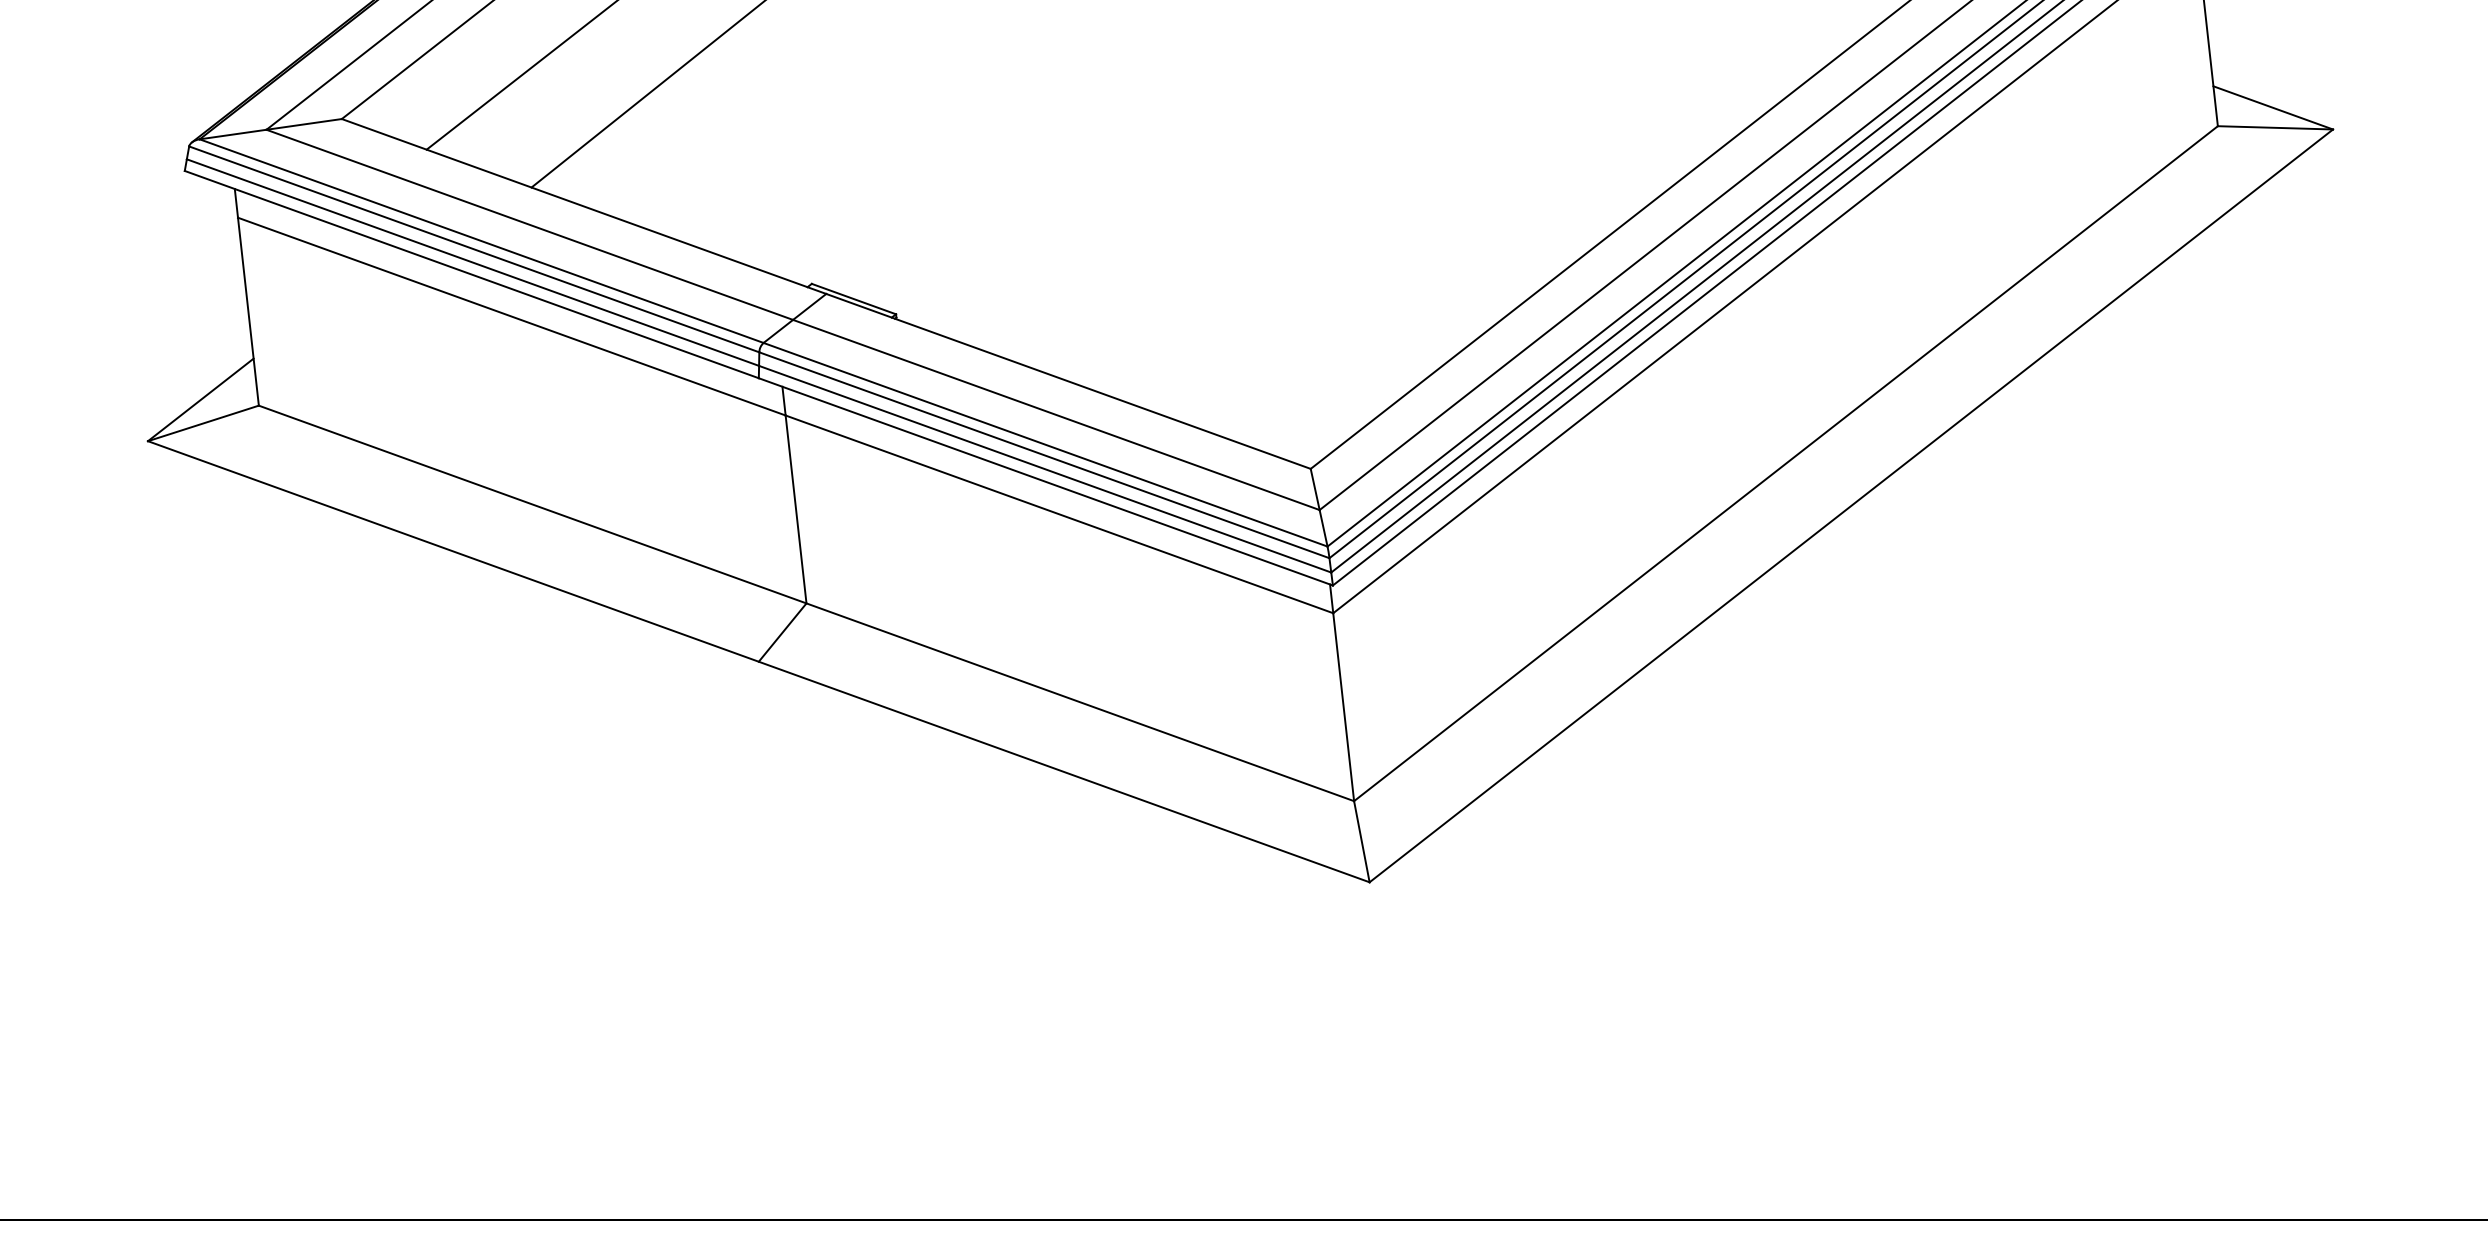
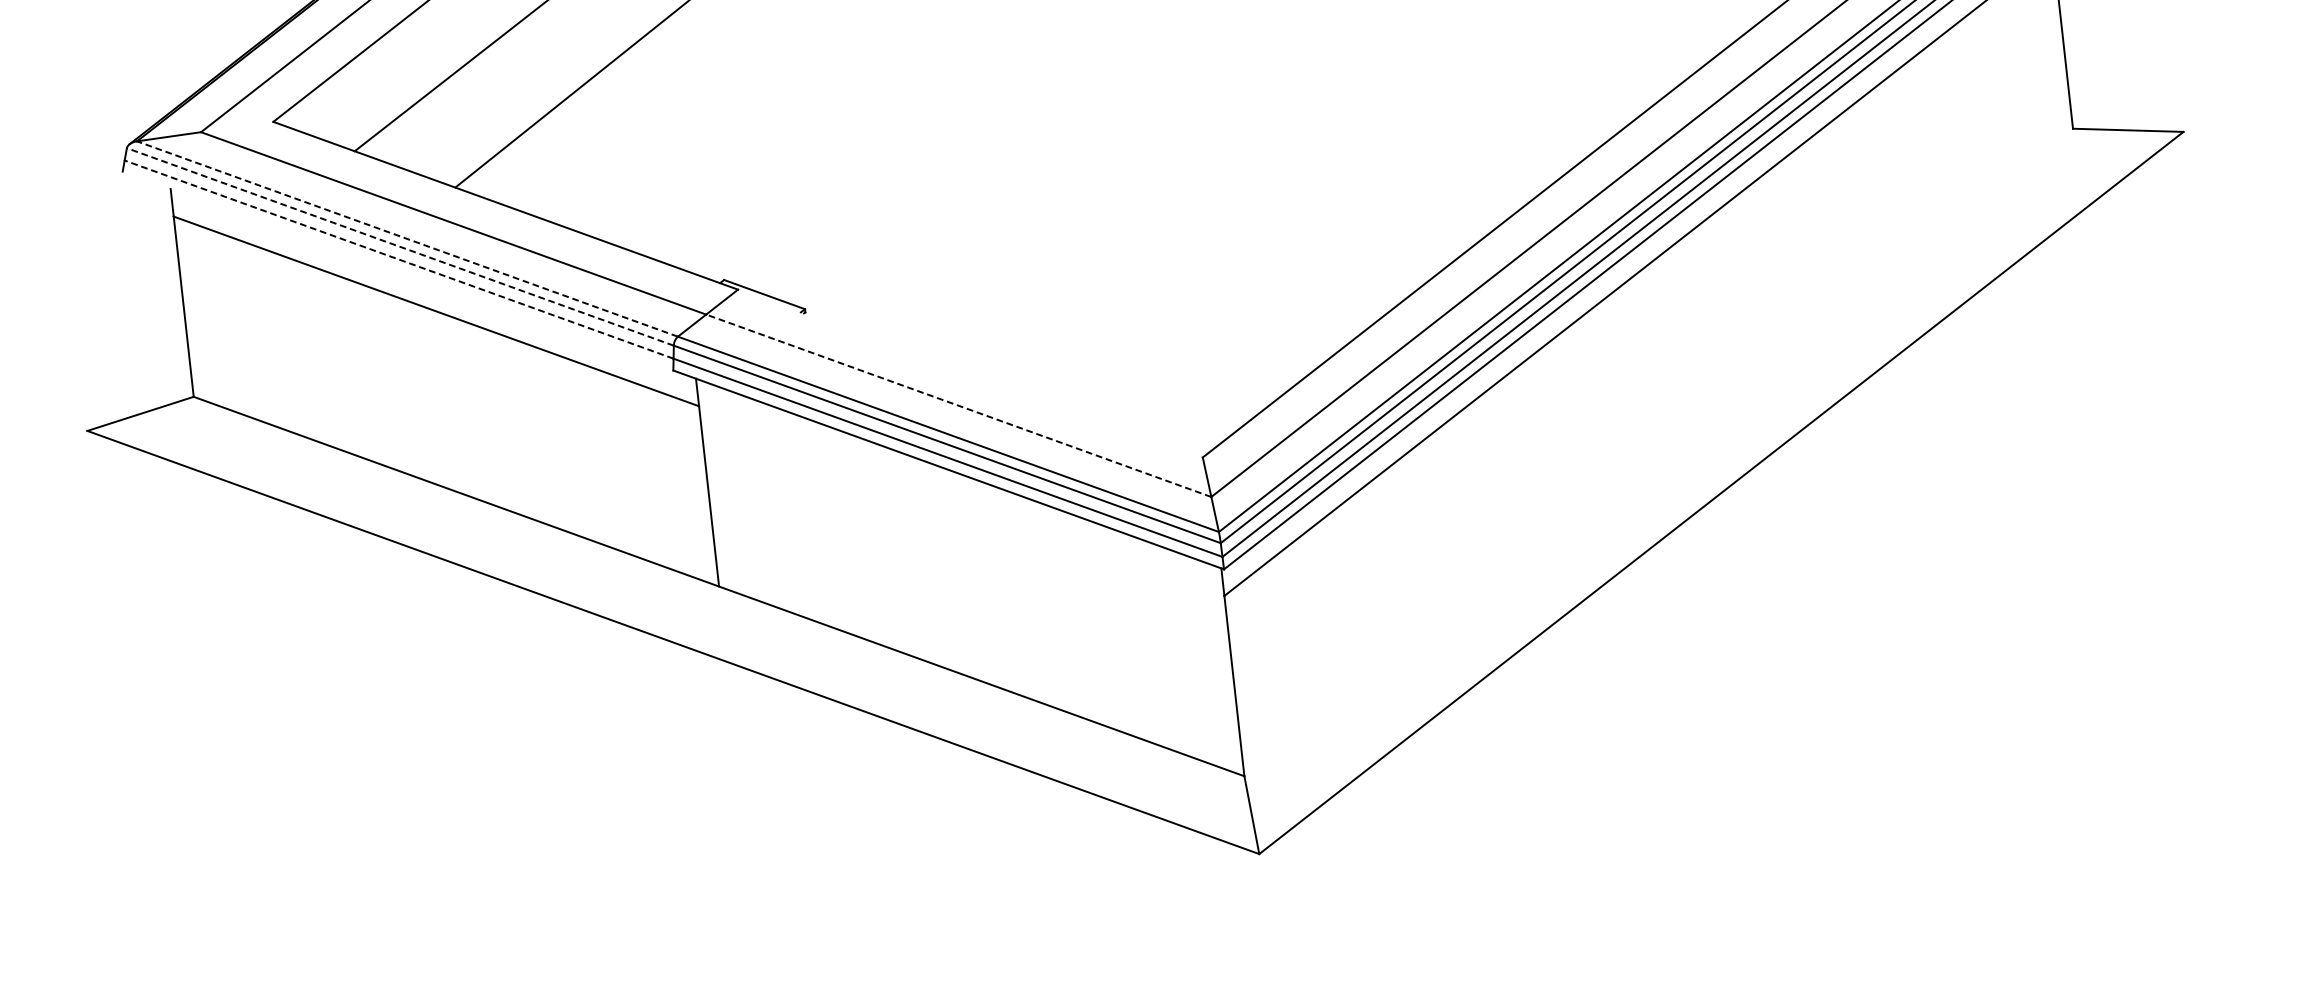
line: (2273, 107) -> (2126, 110), removed
line: (303, 124) -> (236, 127), removed
line: (481, 241) -> (407, 239), solid -> dashed
line: (473, 249) -> (399, 247), solid -> dashed
line: (472, 262) -> (398, 259), solid -> dashed
line: (471, 274) -> (397, 271), removed
line: (1068, 380) -> (970, 372), removed
line: (200, 399) -> (137, 390), removed
line: (1056, 414) -> (958, 405), solid -> dashed
line: (1785, 463) -> (1658, 452), removed
line: (1059, 514) -> (961, 501), removed
line: (782, 632) -> (696, 614), removed

